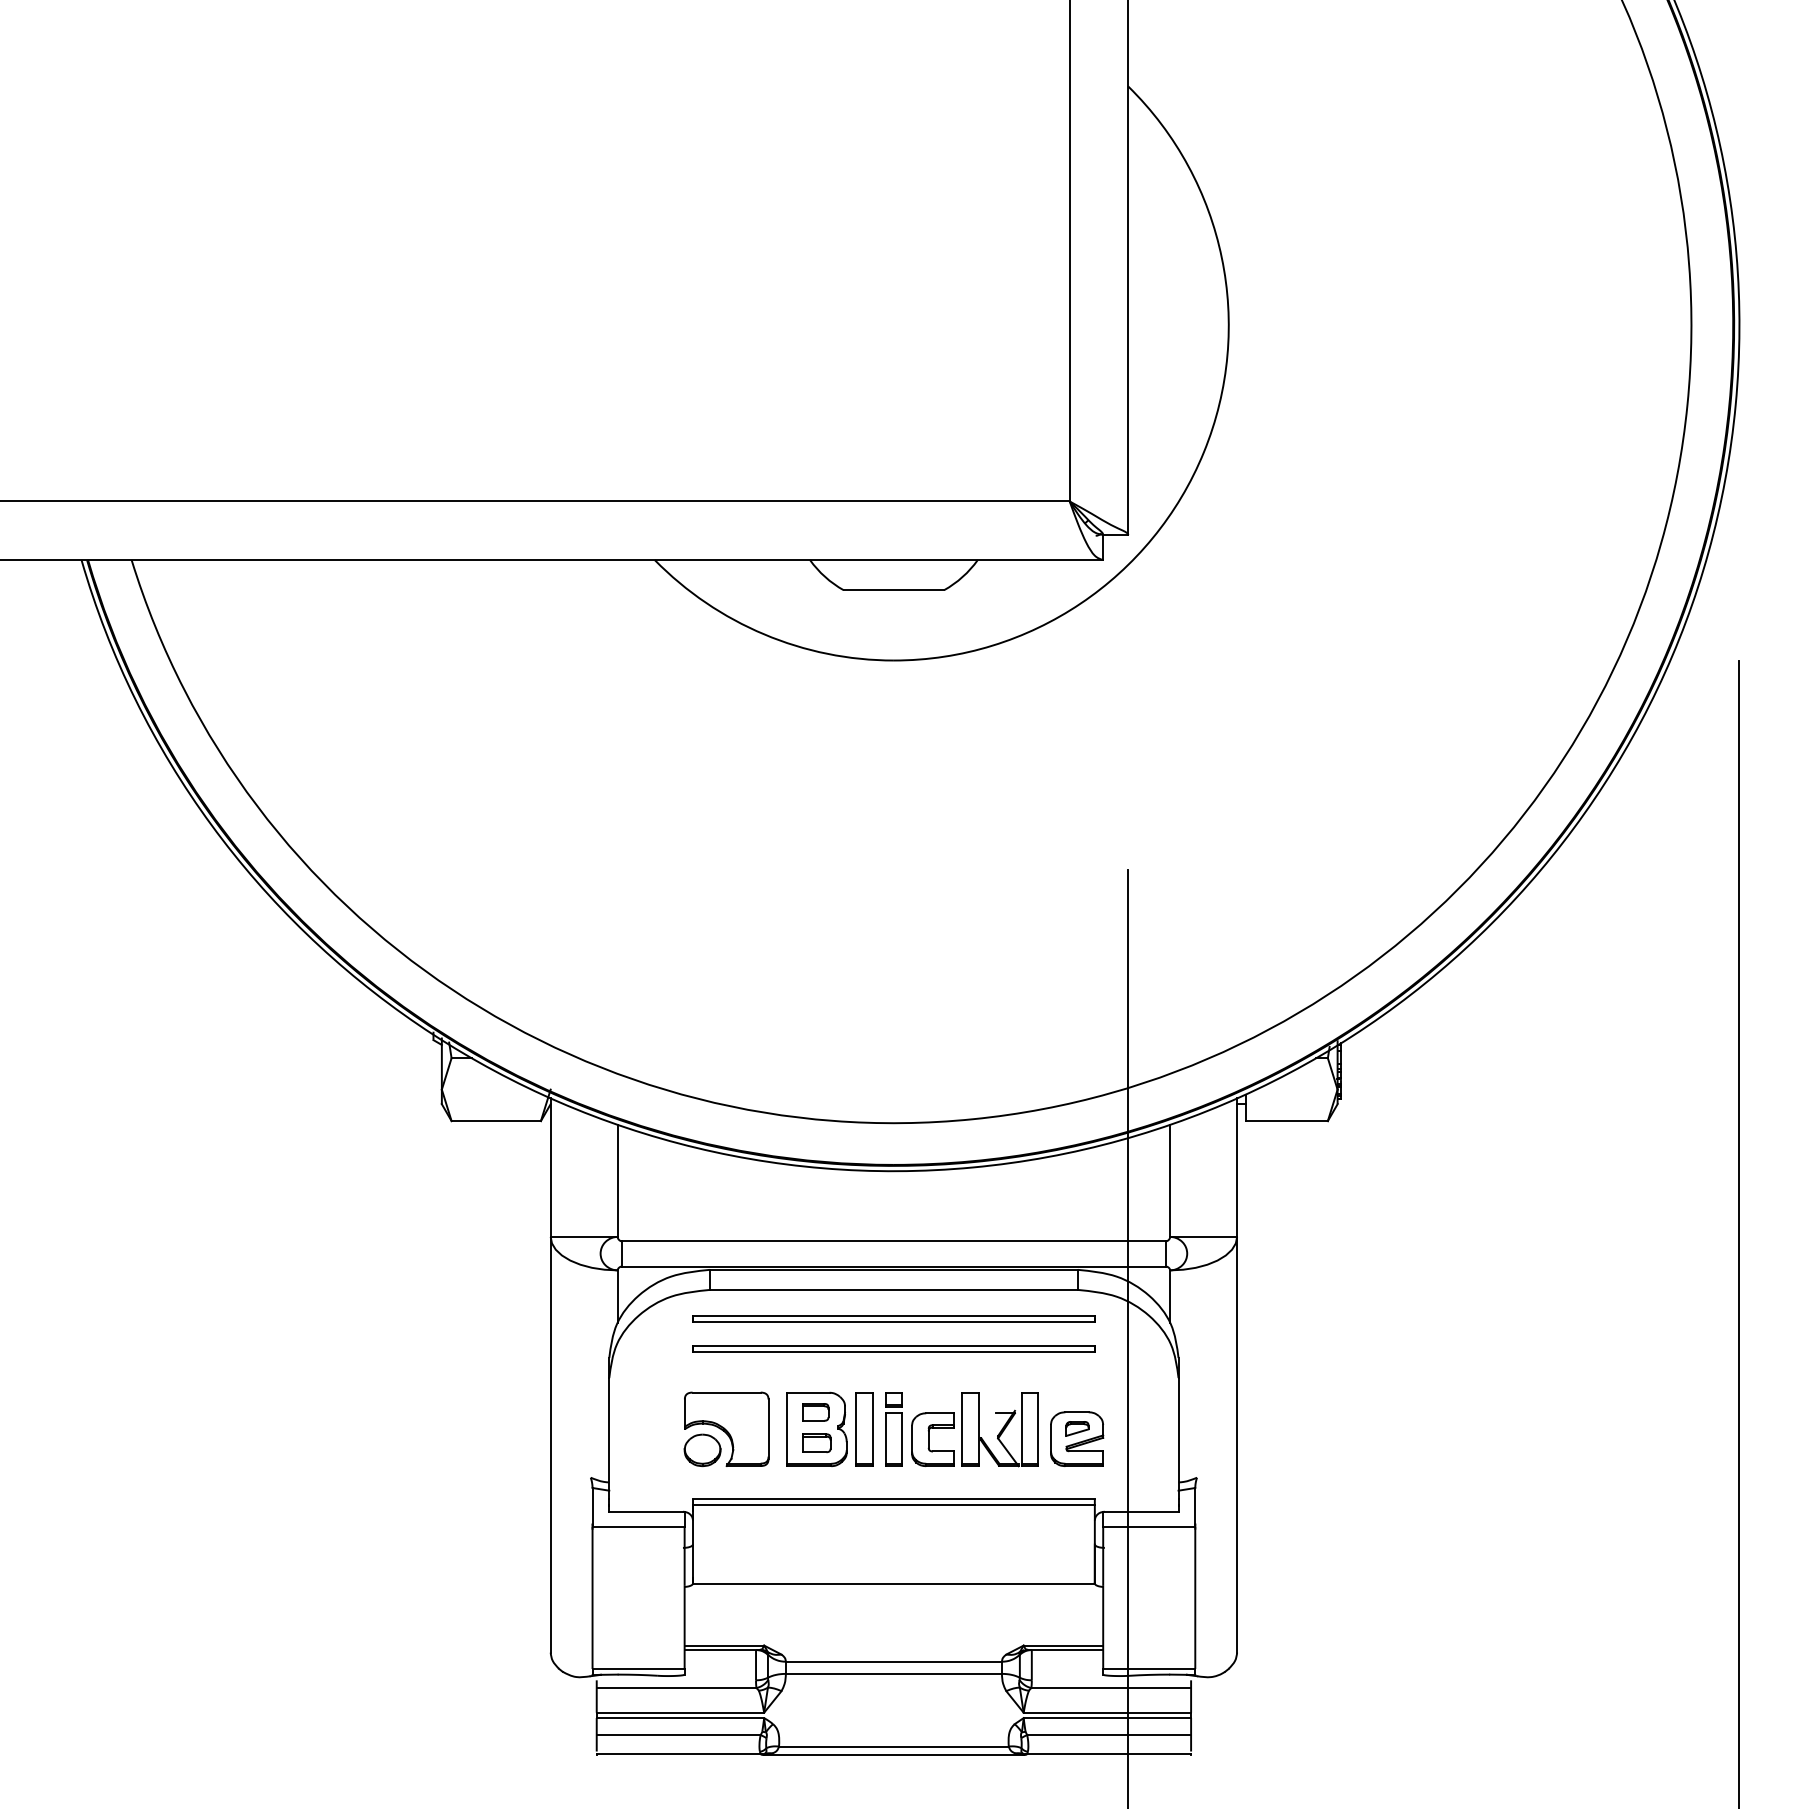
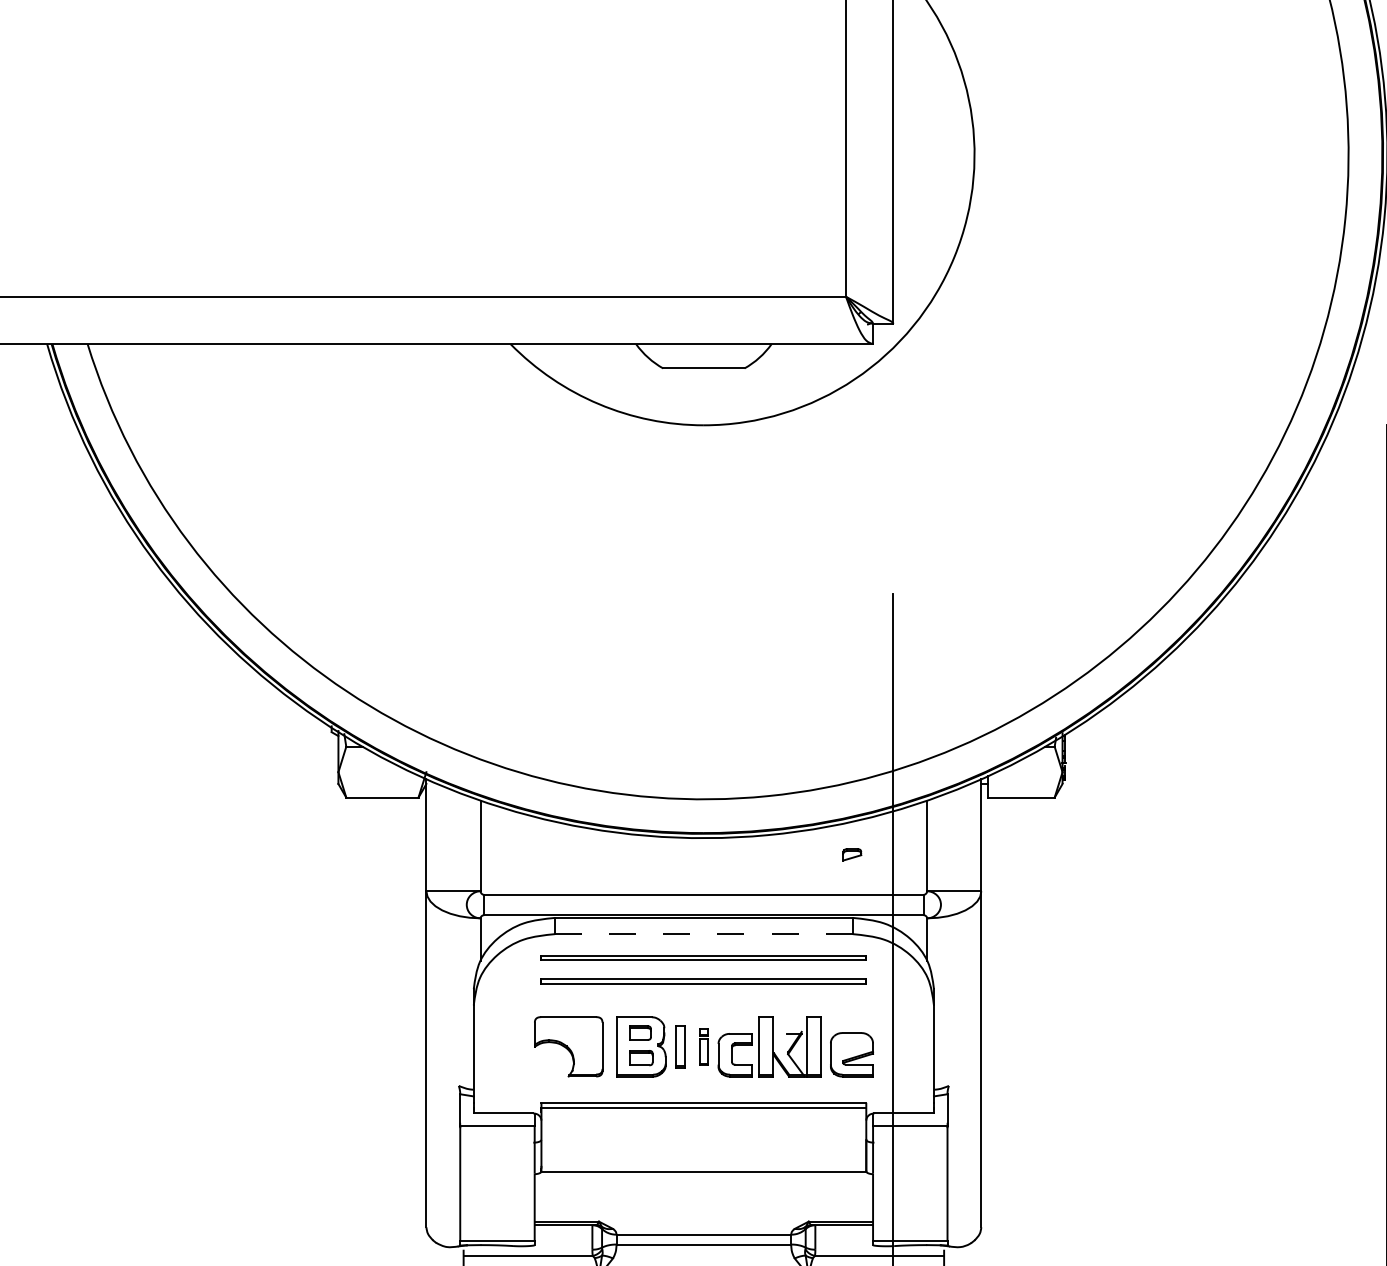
line: (894, 1289) -> (704, 933), solid -> dashed
part: (1077, 1428) -> (852, 854), moved
part: (864, 1429) -> (680, 1046), size x0.7
part: (893, 1429) -> (703, 1046), size x0.6
part: (702, 1450) -> (549, 1063), removed

